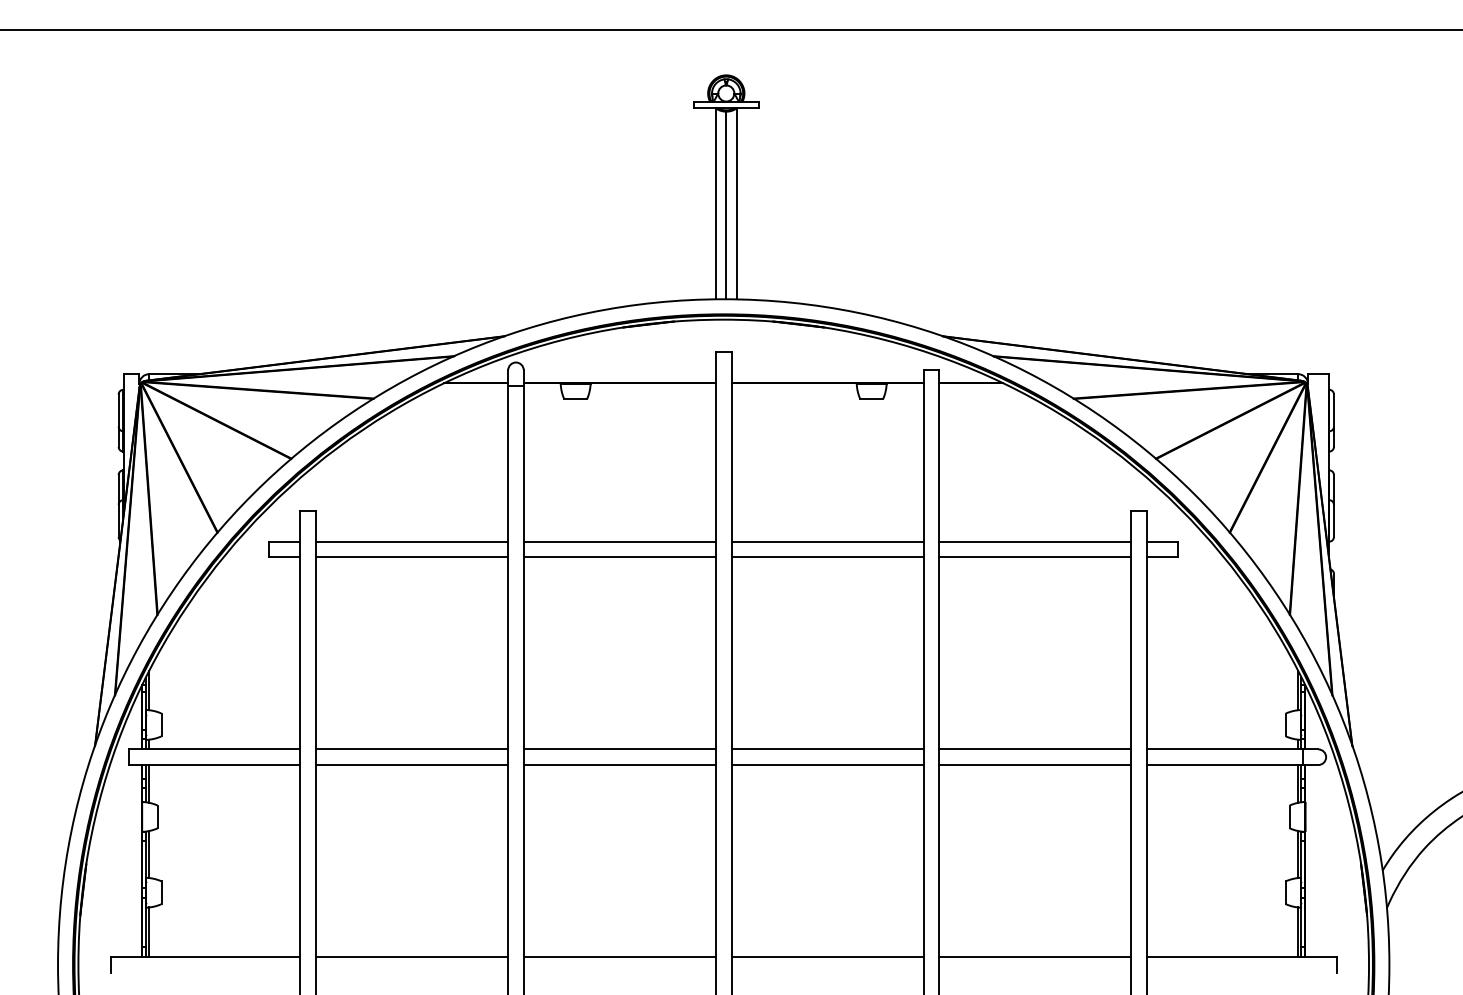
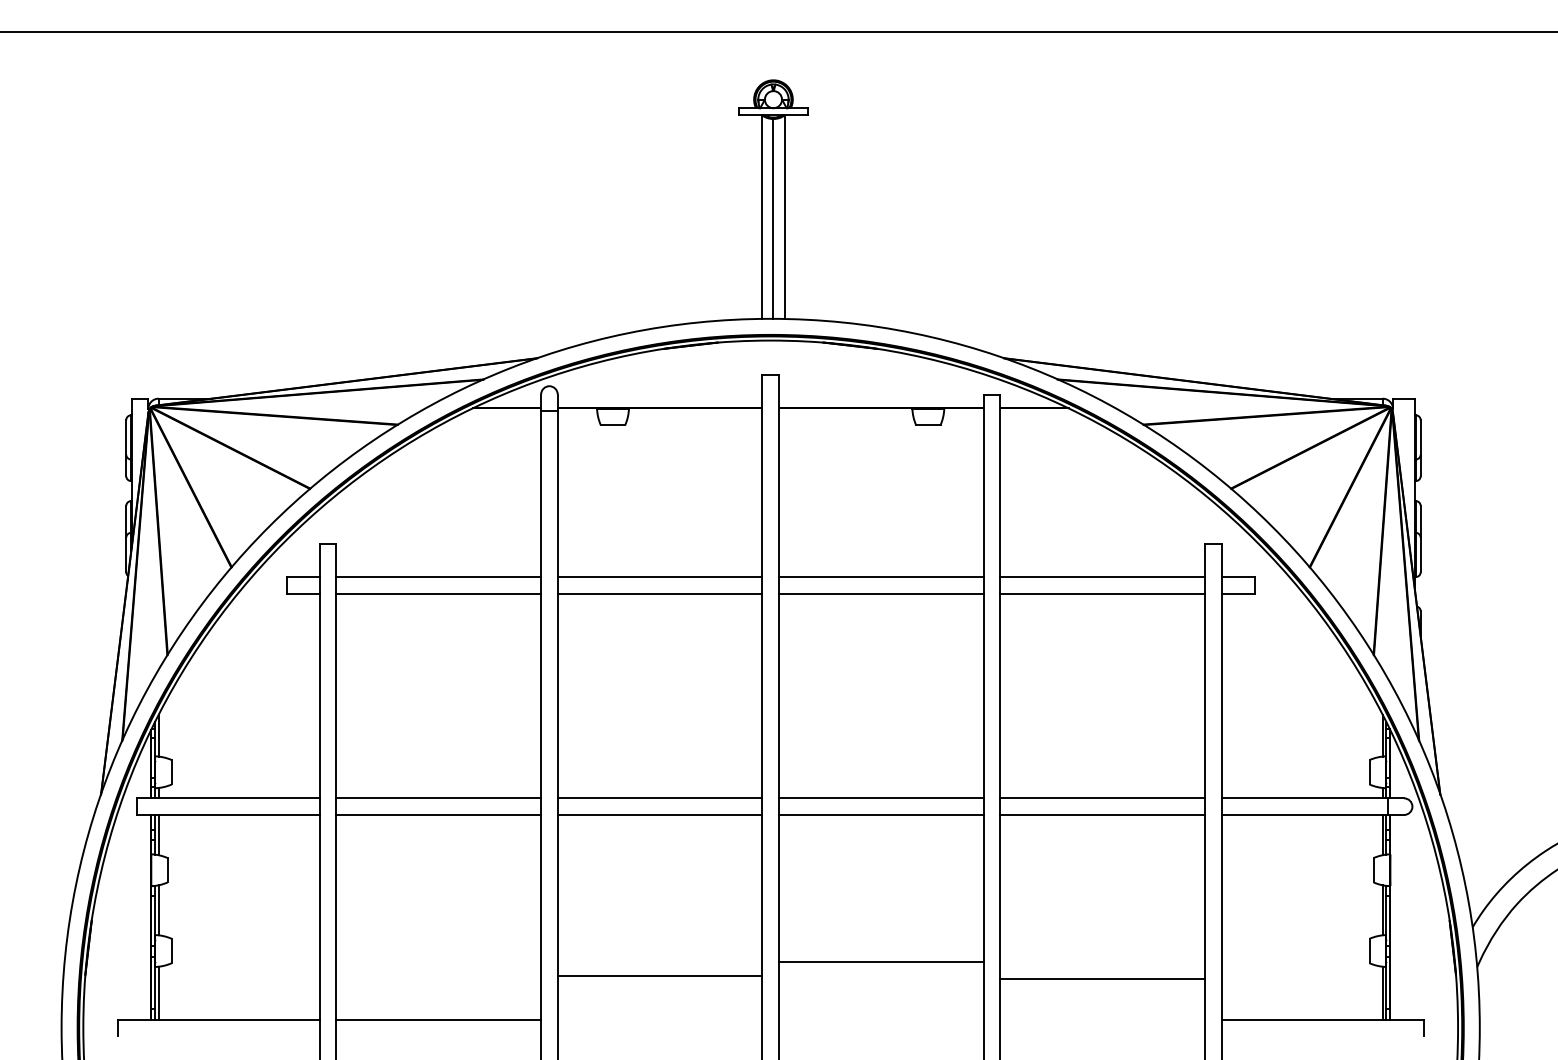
line: (619, 957) -> (659, 976), moved
line: (827, 957) -> (881, 962), moved
line: (1035, 957) -> (1102, 979), moved

